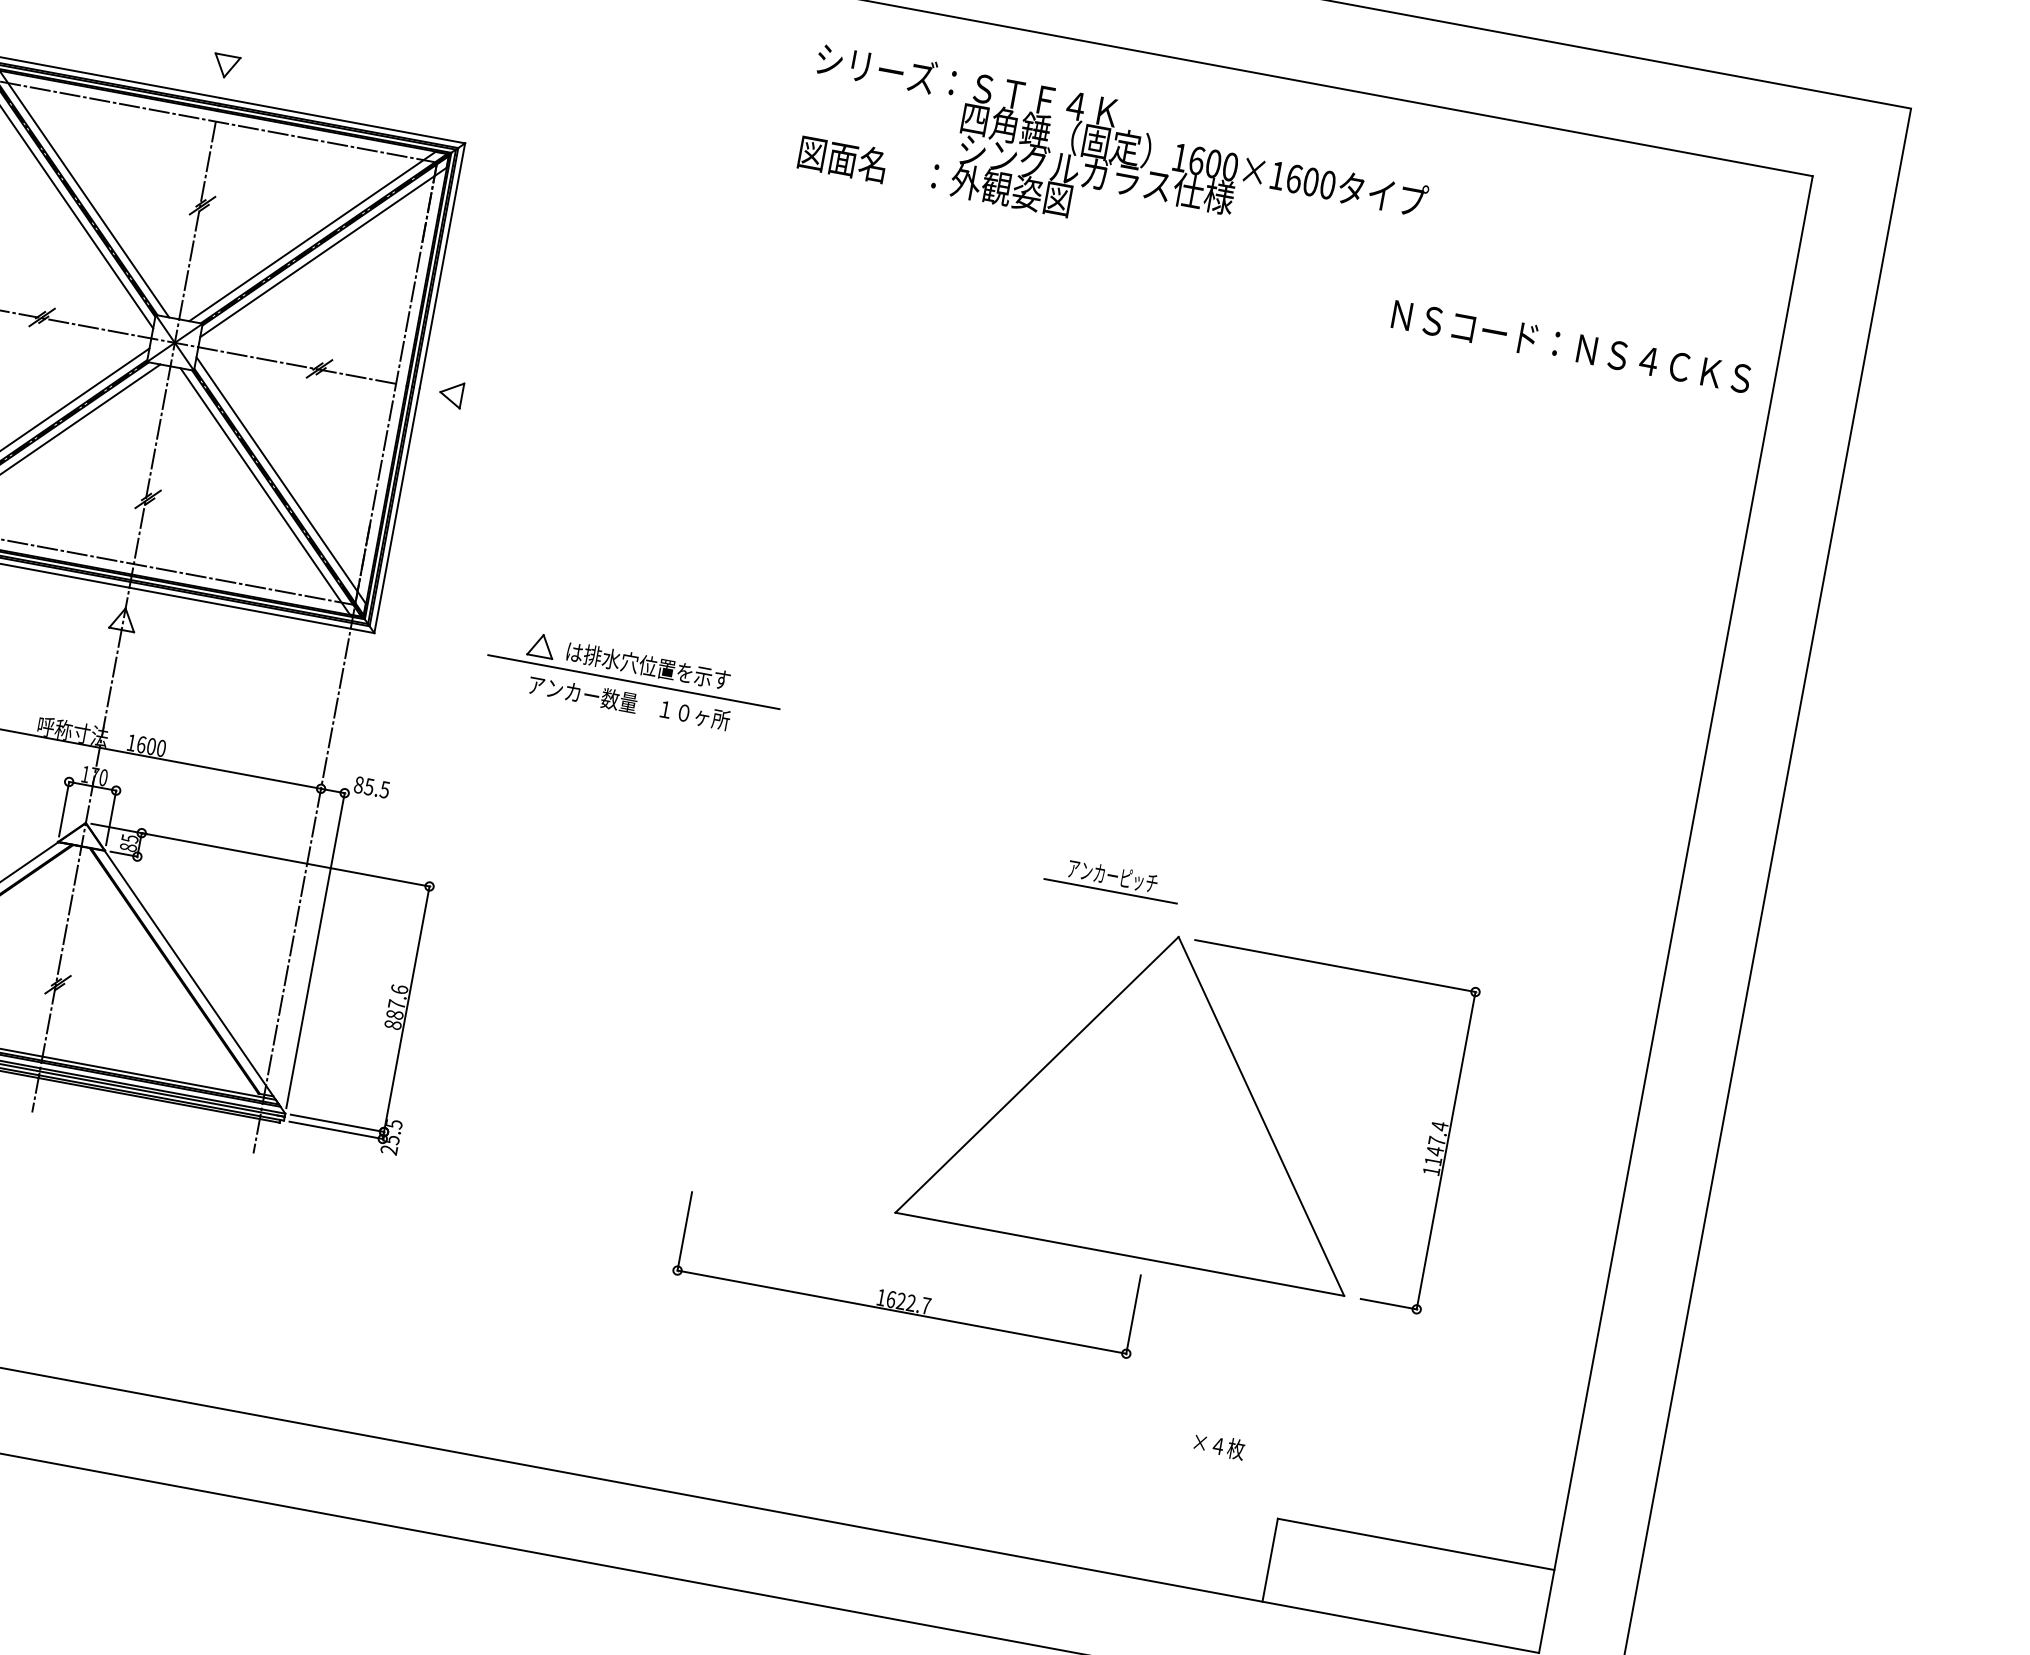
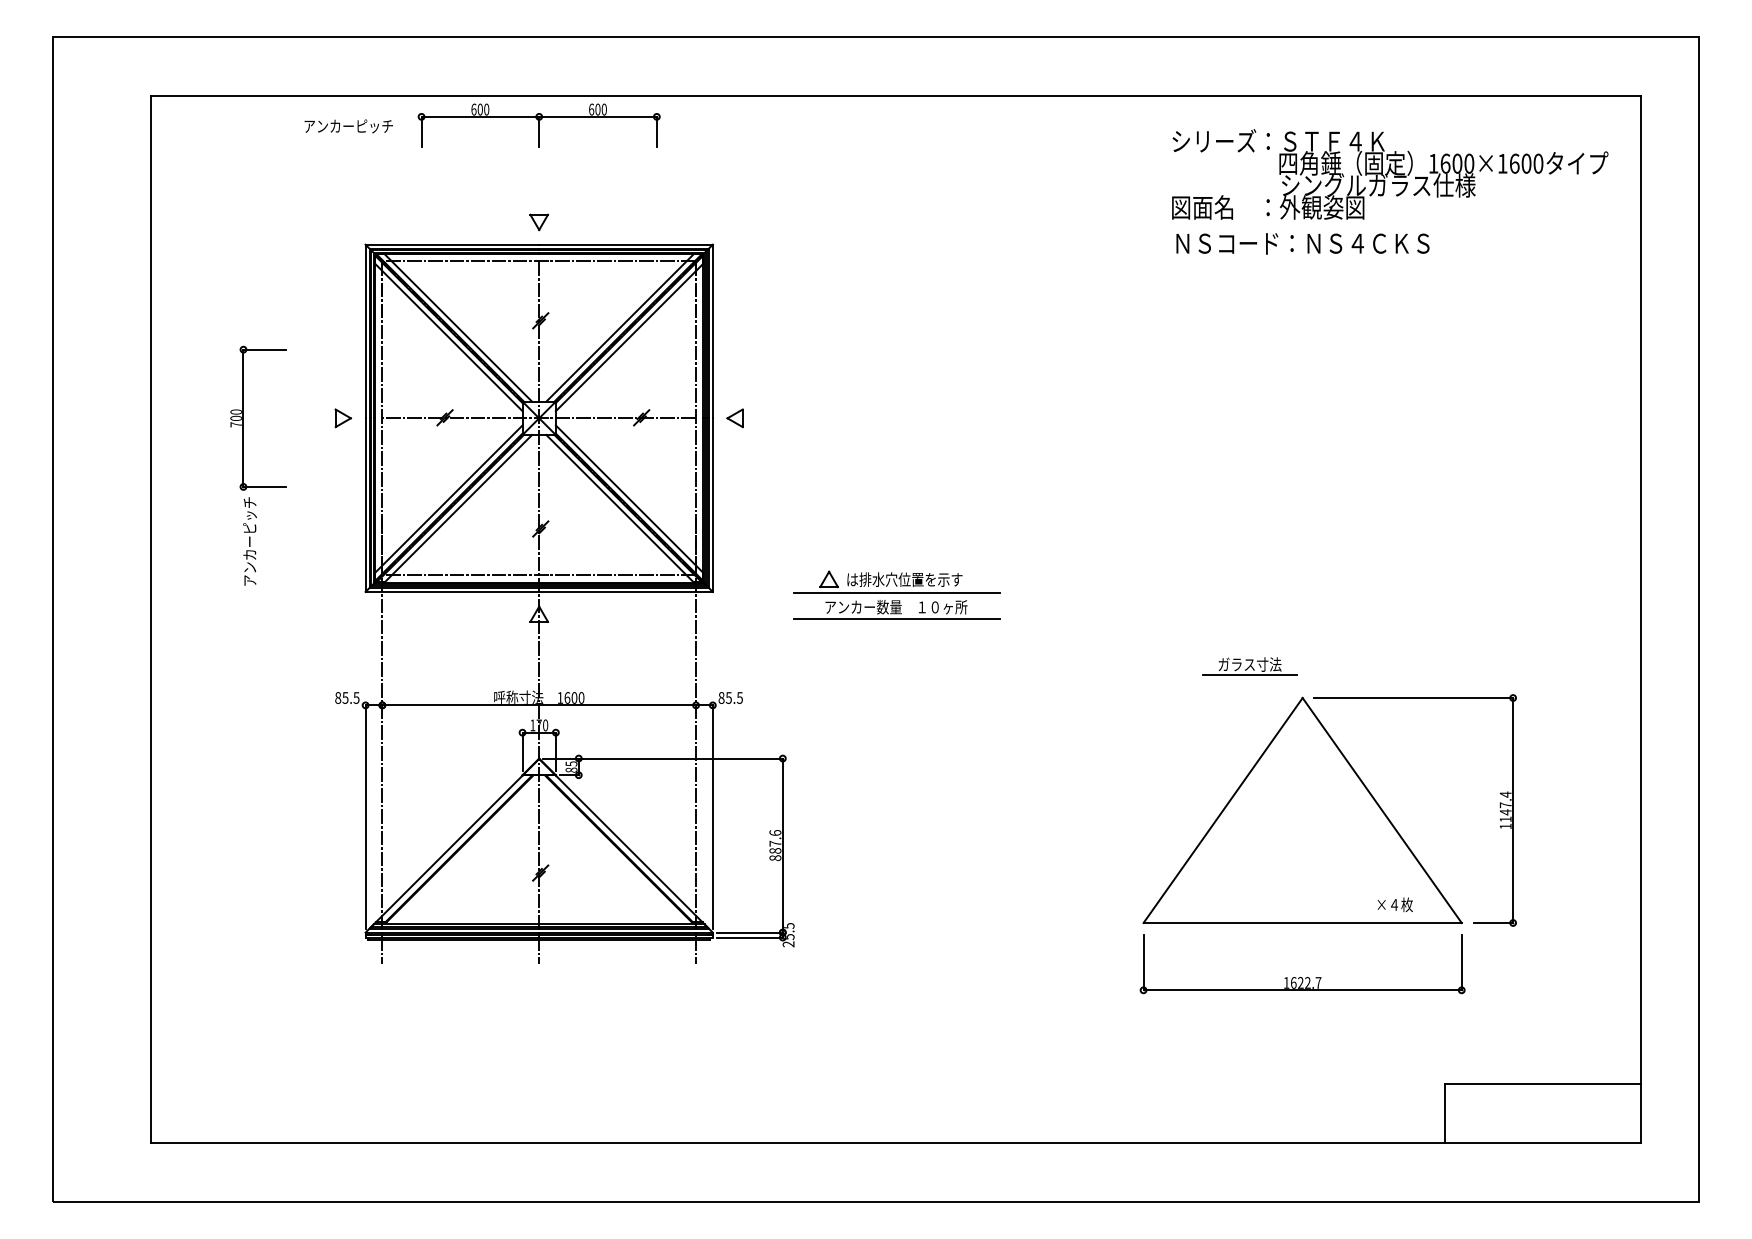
text: (1116, 161) -> (1390, 174), moved
text: (1570, 346) -> (1302, 243), moved
line: (626, 718) -> (896, 618), added
text: (1112, 875) -> (1249, 664), アンカーピッチ -> ガラス寸法
part: (905, 1294) -> (1302, 977), moved
text: (1218, 1445) -> (1394, 904), moved

